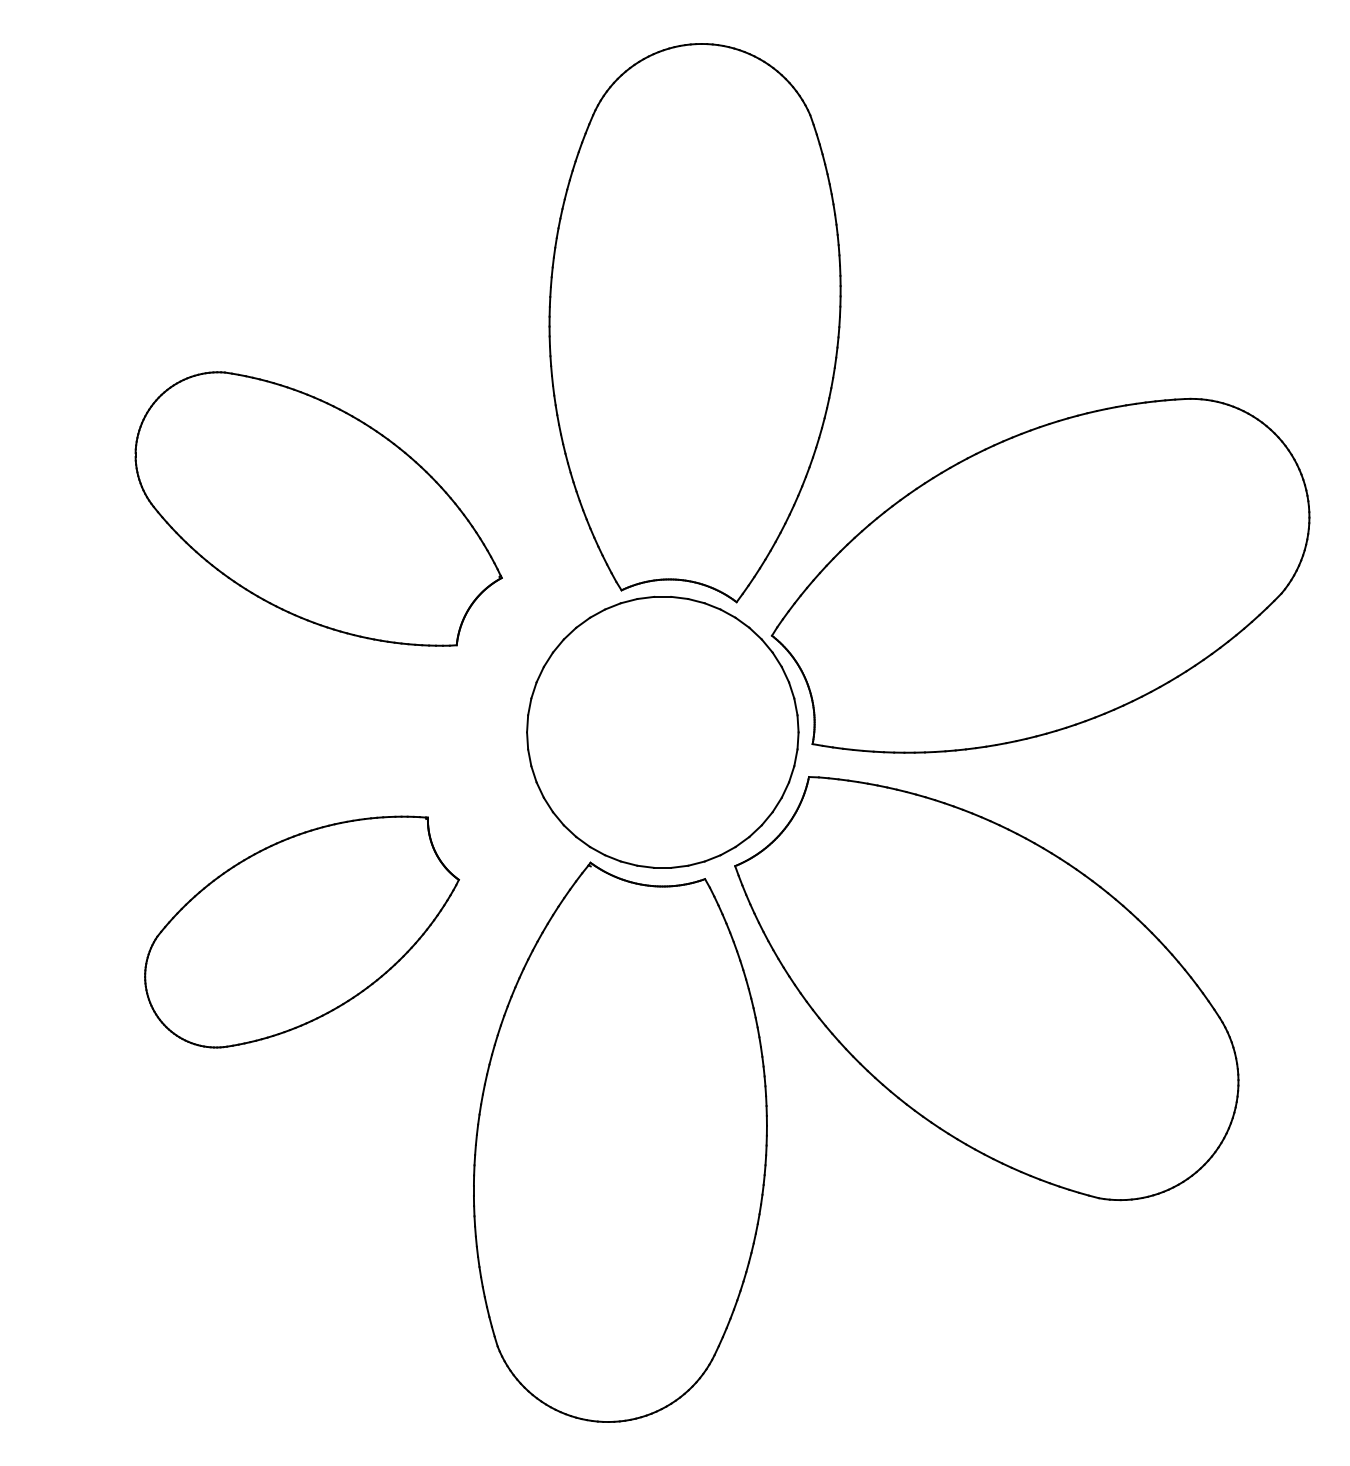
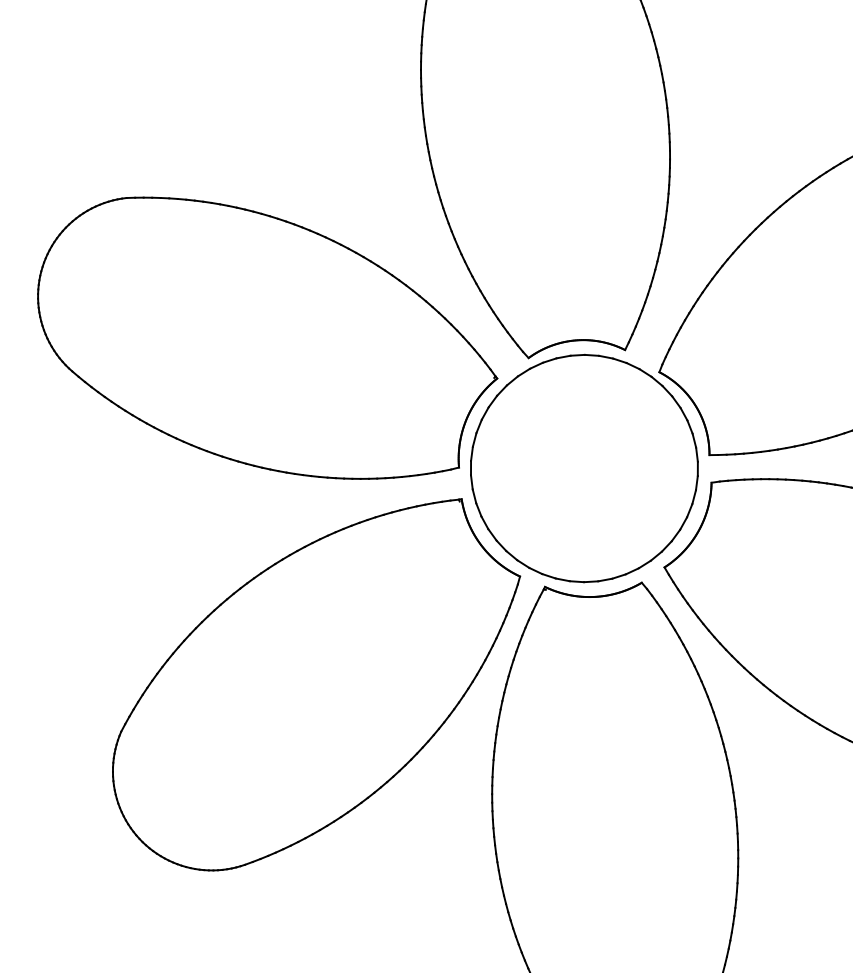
part: (318, 508) -> (266, 337), size x1.43
part: (301, 931) -> (317, 687), size x1.67

